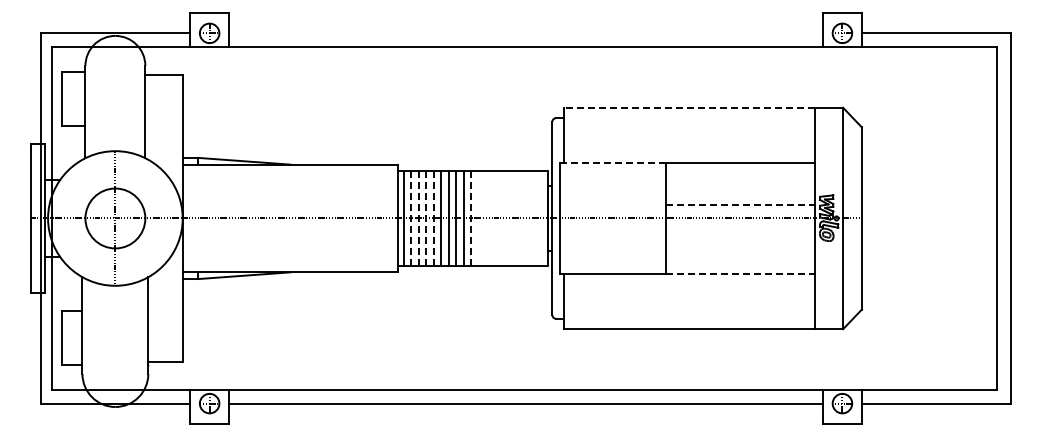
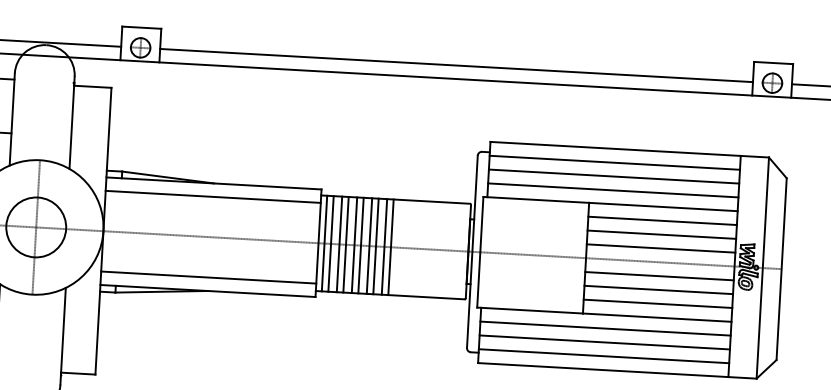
line: (525, 33) -> (456, 65), added
line: (688, 107) -> (614, 148), dashed -> solid
line: (689, 121) -> (614, 162), added
line: (689, 135) -> (614, 176), added
line: (689, 149) -> (613, 190), added
line: (613, 163) -> (536, 200), dashed -> solid
line: (740, 176) -> (662, 220), added
line: (290, 178) -> (213, 197), added
line: (740, 190) -> (661, 234), added
line: (740, 204) -> (661, 248), dashed -> solid
line: (410, 218) -> (330, 243), dashed -> solid
line: (419, 218) -> (339, 244), dashed -> solid
line: (425, 218) -> (345, 244), dashed -> solid
line: (434, 218) -> (354, 245), dashed -> solid
line: (470, 218) -> (390, 247), dashed -> solid
line: (740, 232) -> (659, 276), added
line: (740, 246) -> (658, 290), added
line: (290, 258) -> (208, 277), added
line: (740, 260) -> (658, 304), added
line: (740, 273) -> (657, 317), dashed -> solid
line: (689, 287) -> (605, 328), added
line: (689, 301) -> (604, 342), added
line: (689, 315) -> (604, 356), added

